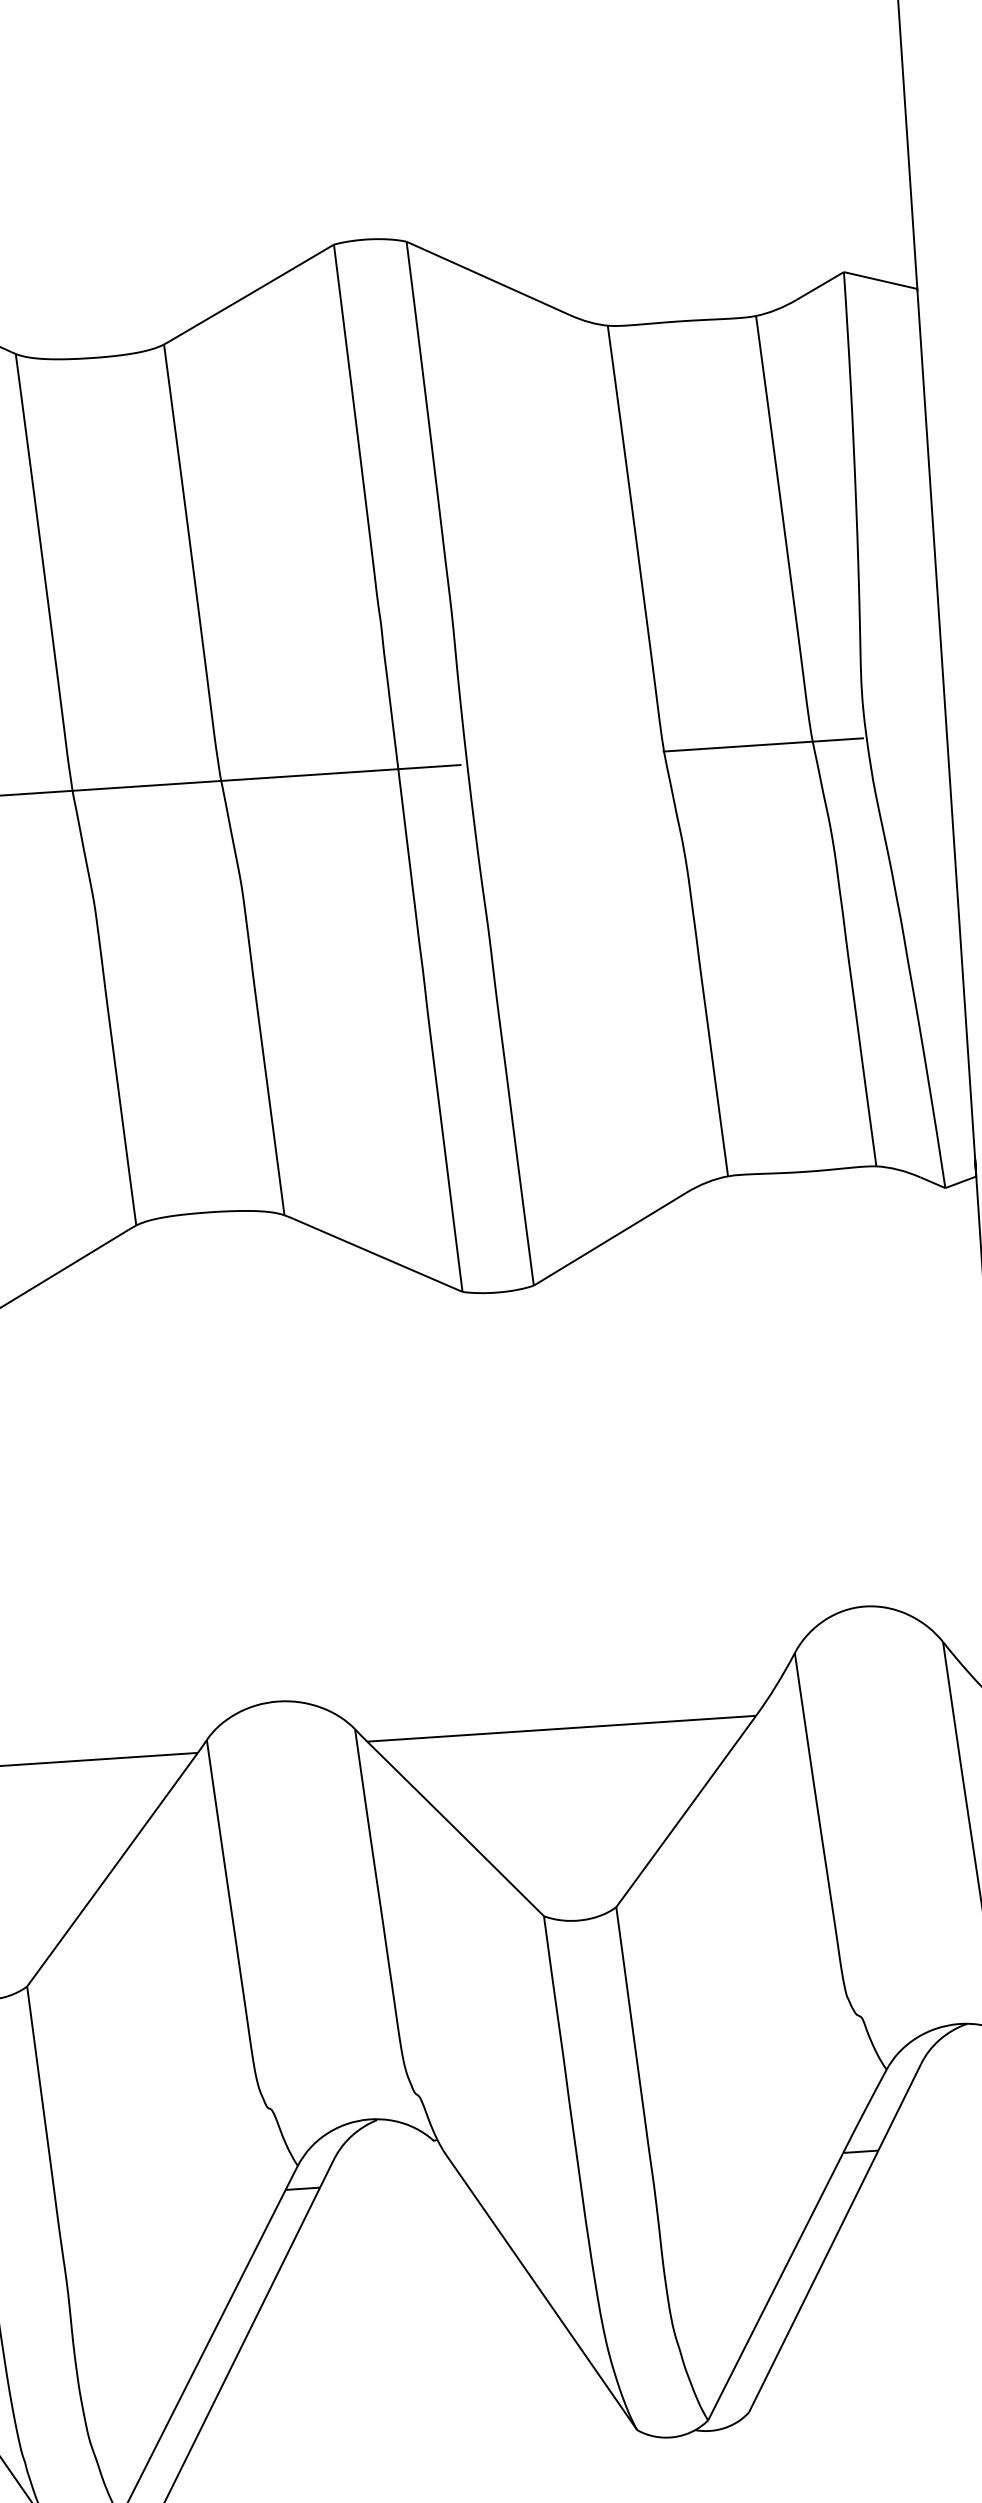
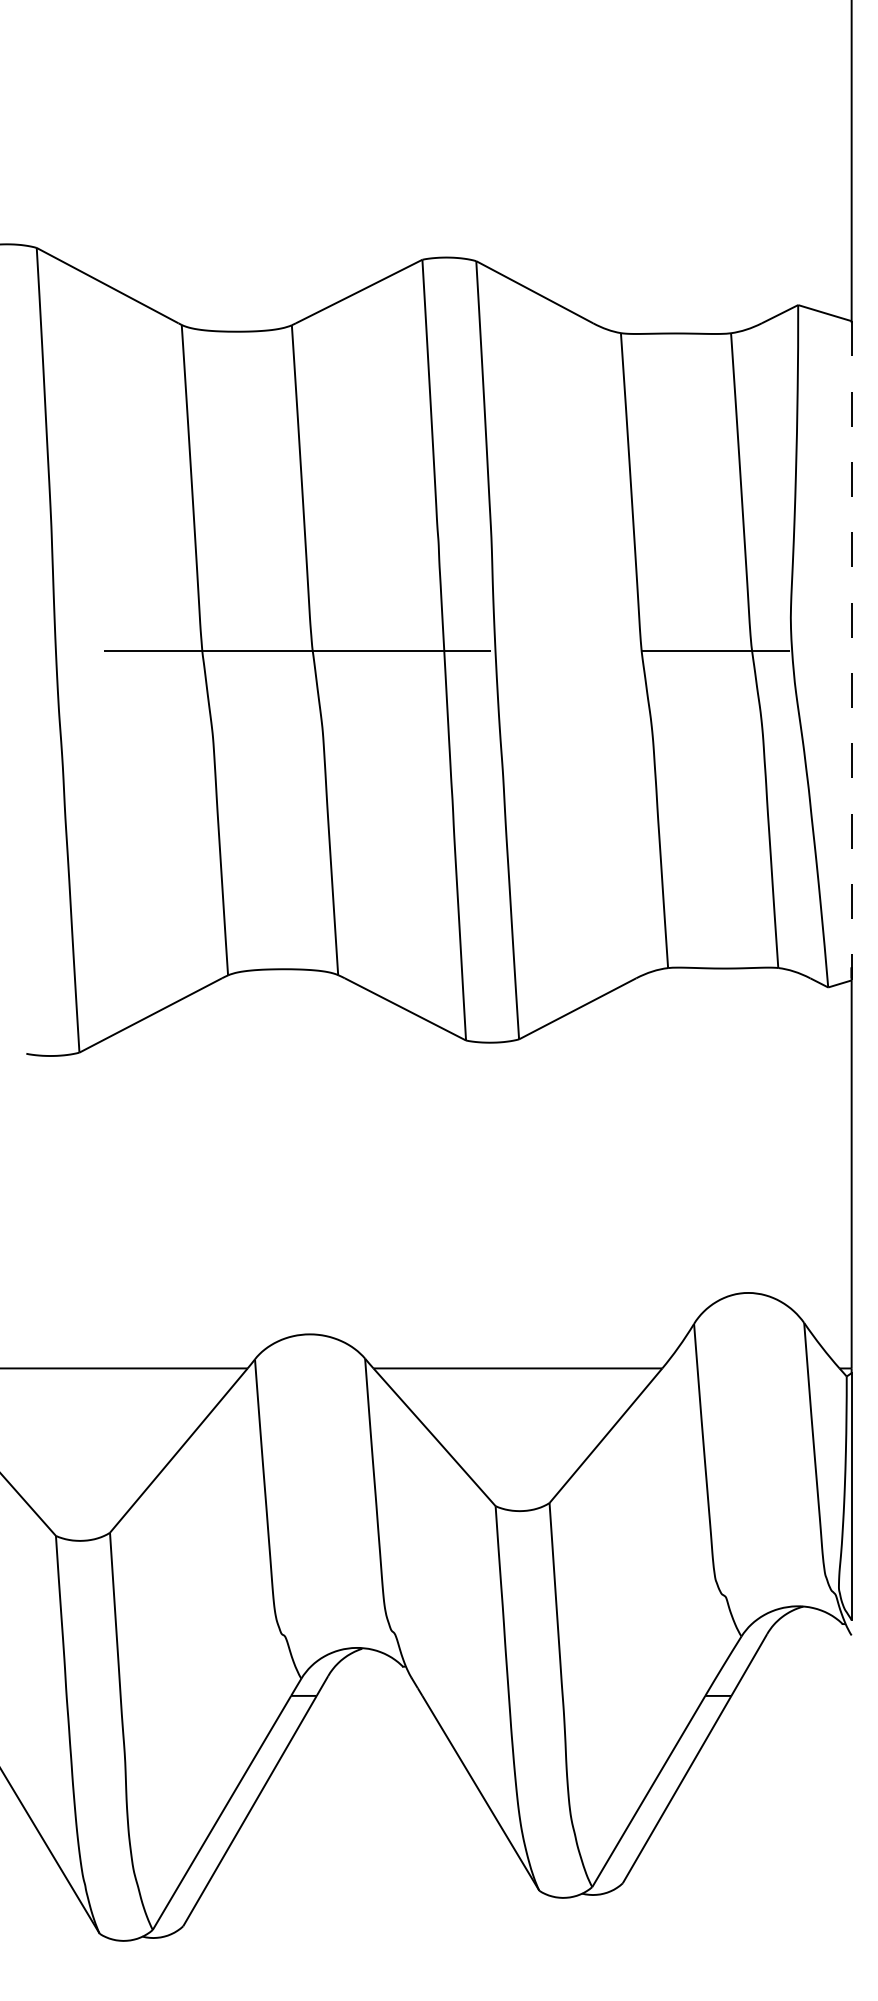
line: (946, 732) -> (851, 650), solid -> dashed

